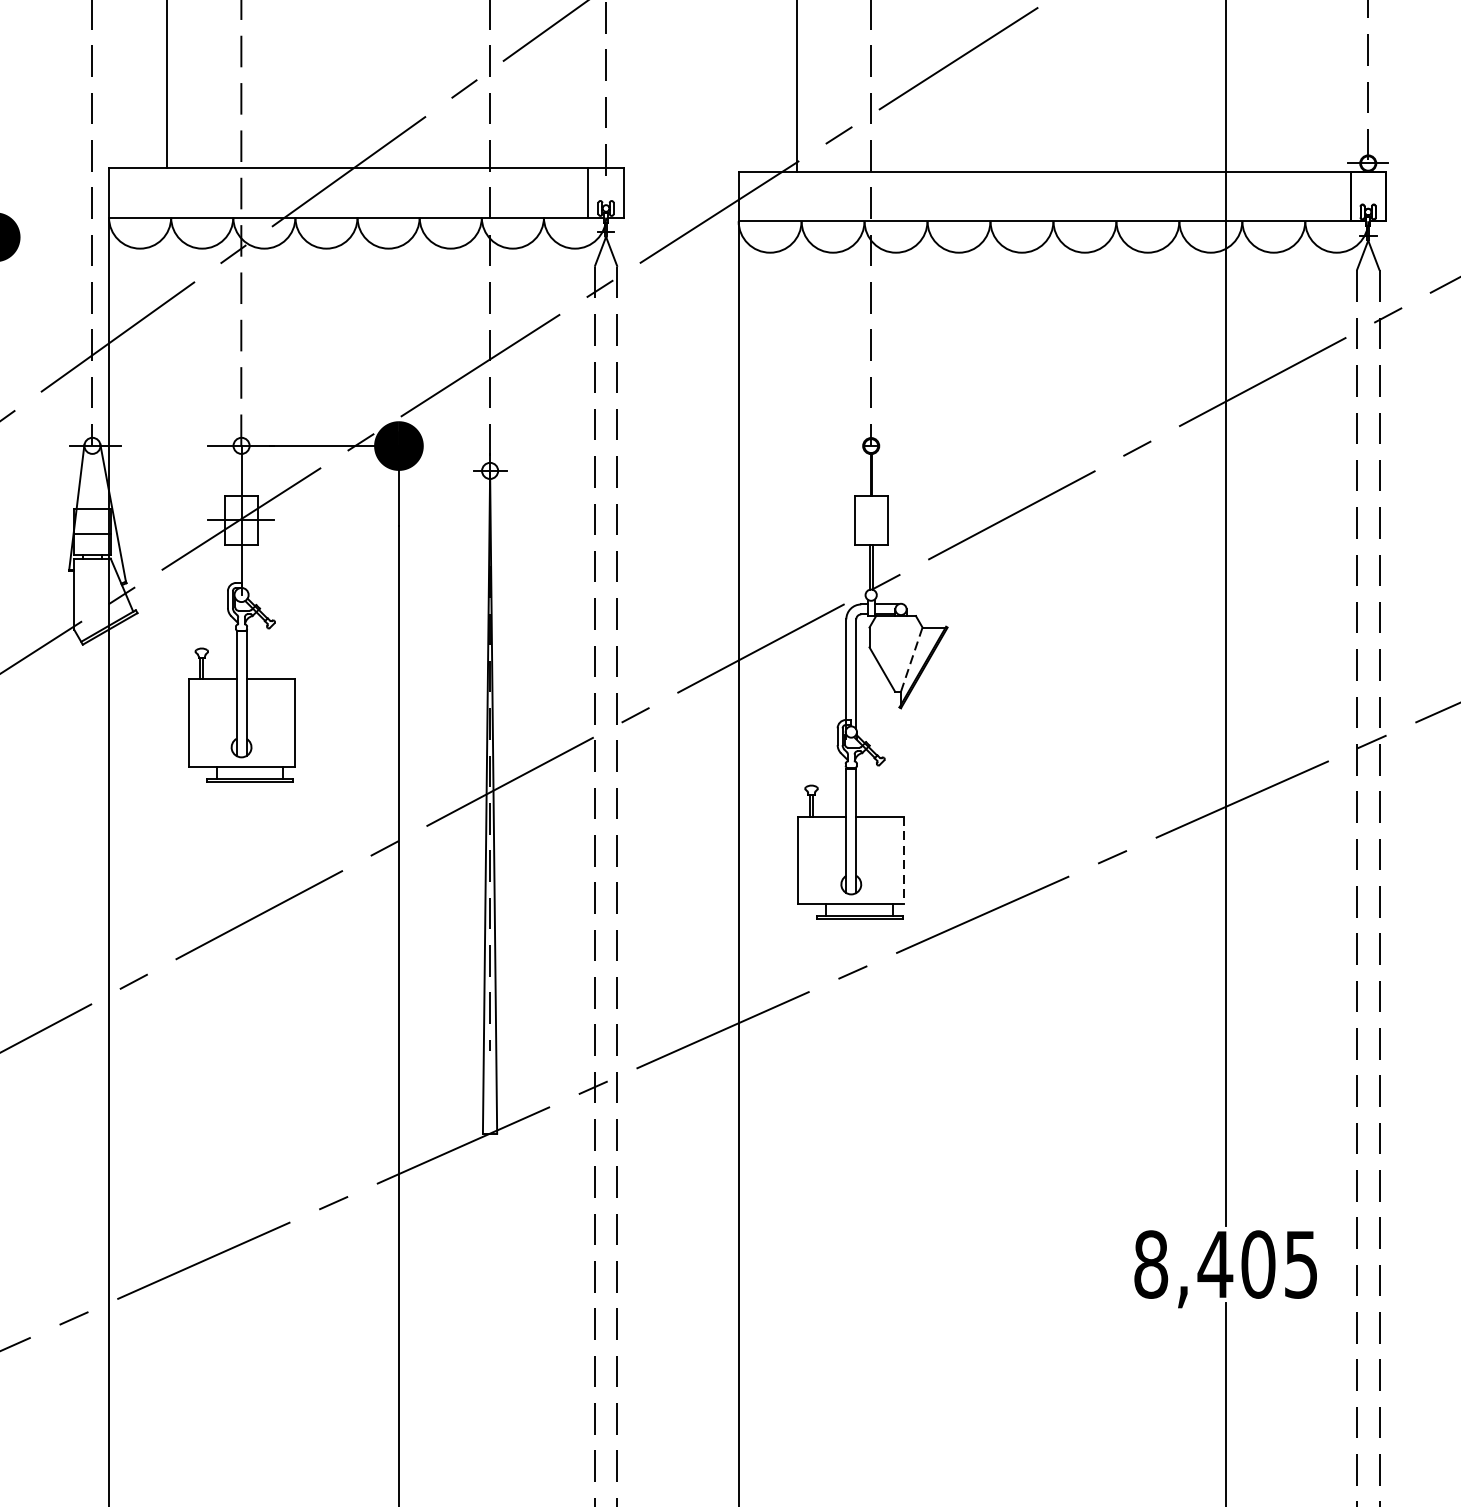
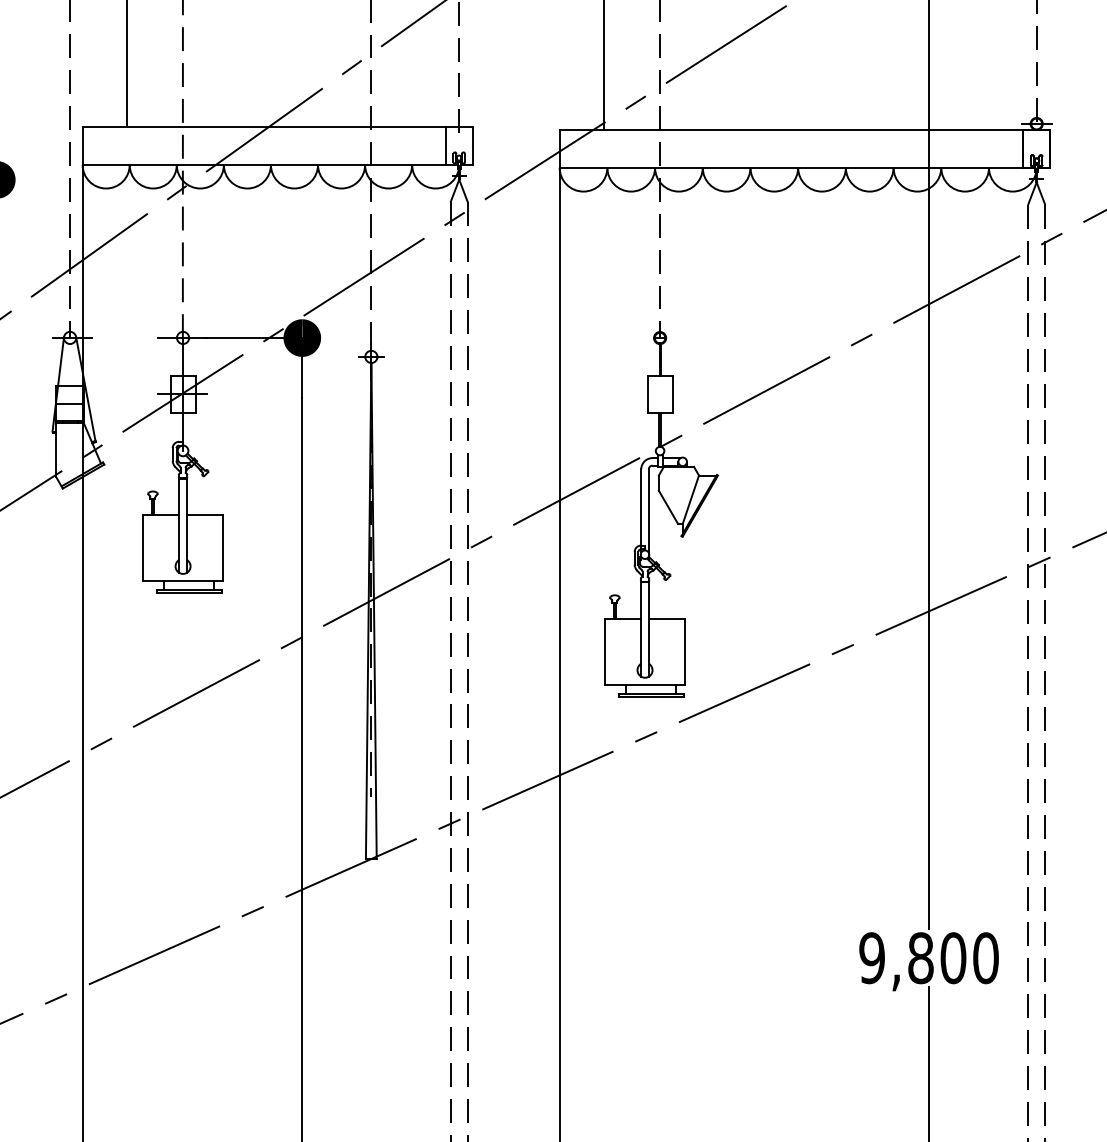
line: (911, 659) -> (690, 499), dashed -> solid
line: (904, 861) -> (685, 652), dashed -> solid
text: (1225, 1264) -> (928, 958), 8,405 -> 9,800

